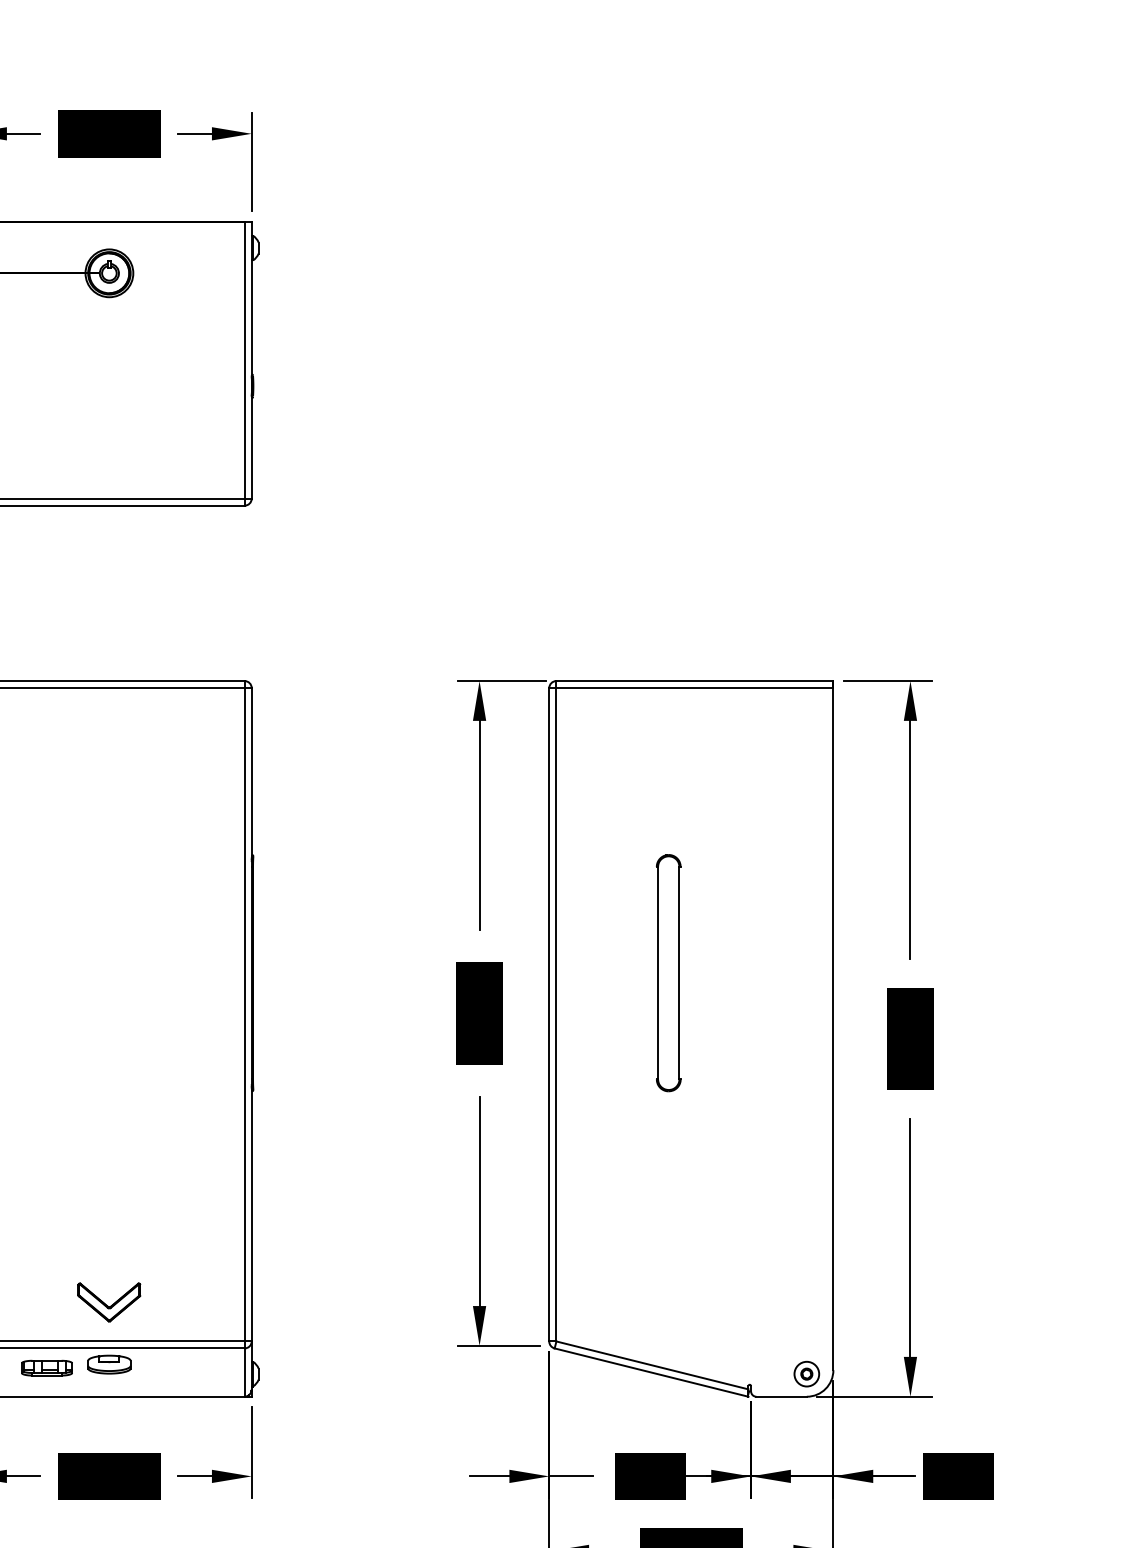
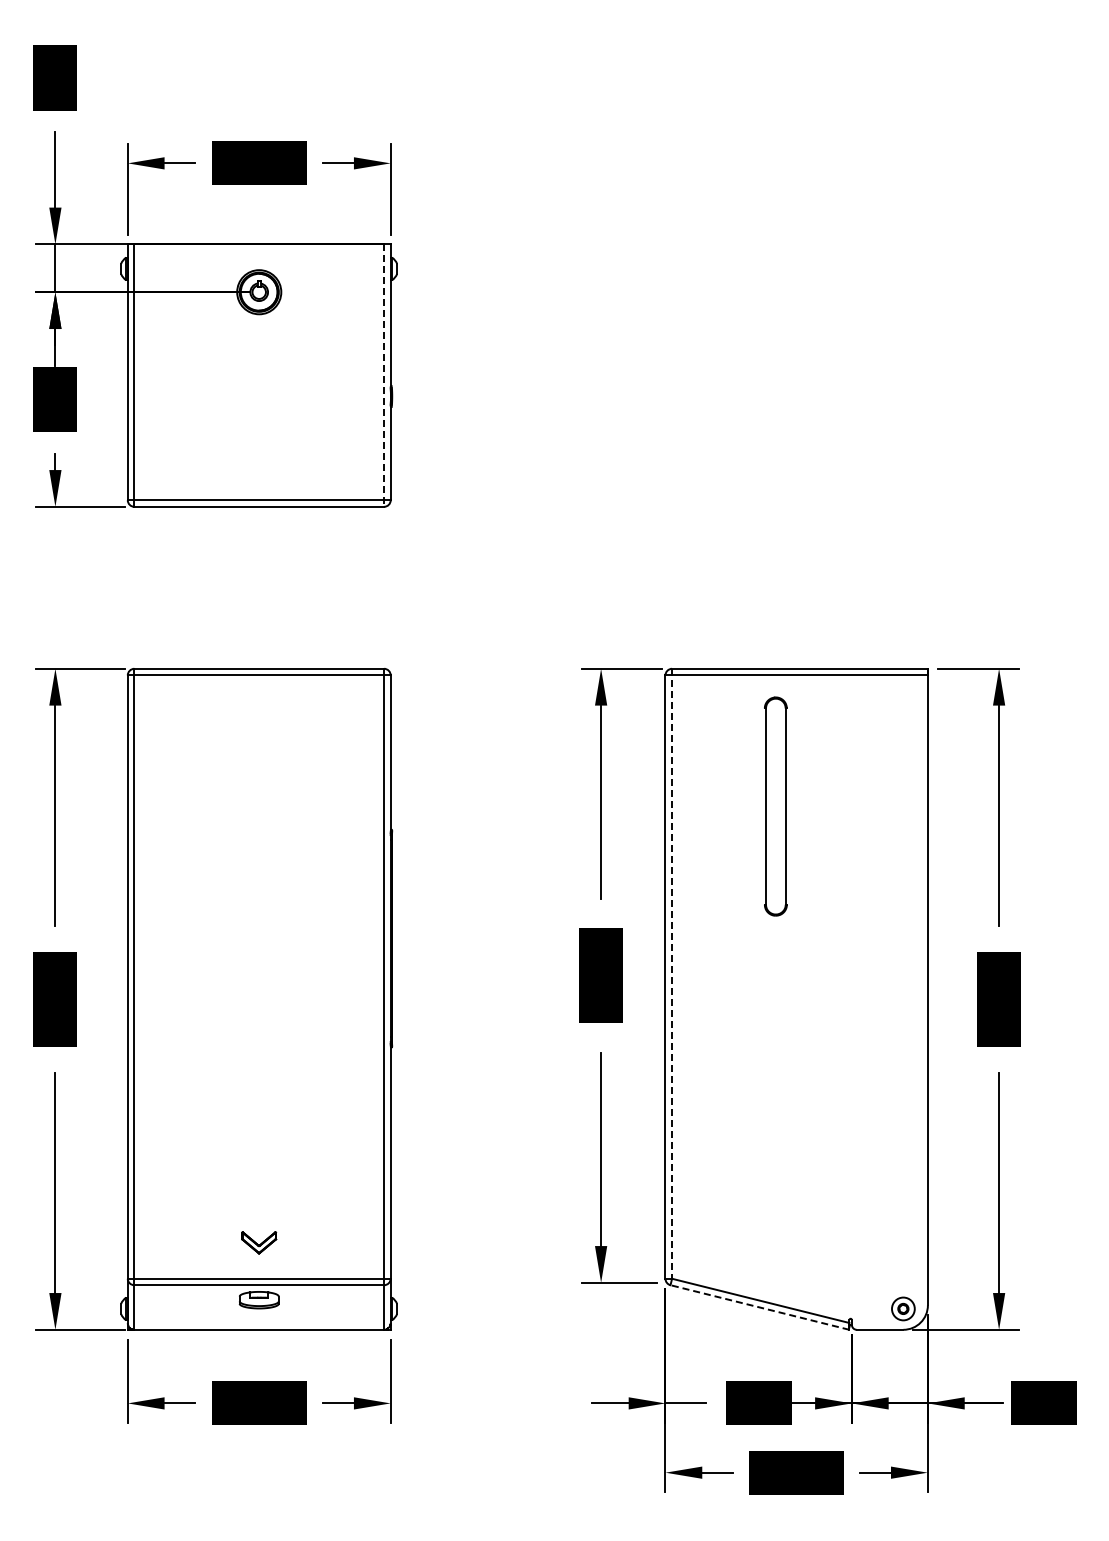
line: (245, 364) -> (384, 376), solid -> dashed
part: (668, 973) -> (775, 806), moved
line: (556, 1010) -> (672, 973), solid -> dashed
part: (108, 1302) -> (258, 1242), size x0.6
part: (46, 1368) -> (201, 1303), removed
line: (651, 1372) -> (759, 1307), solid -> dashed

